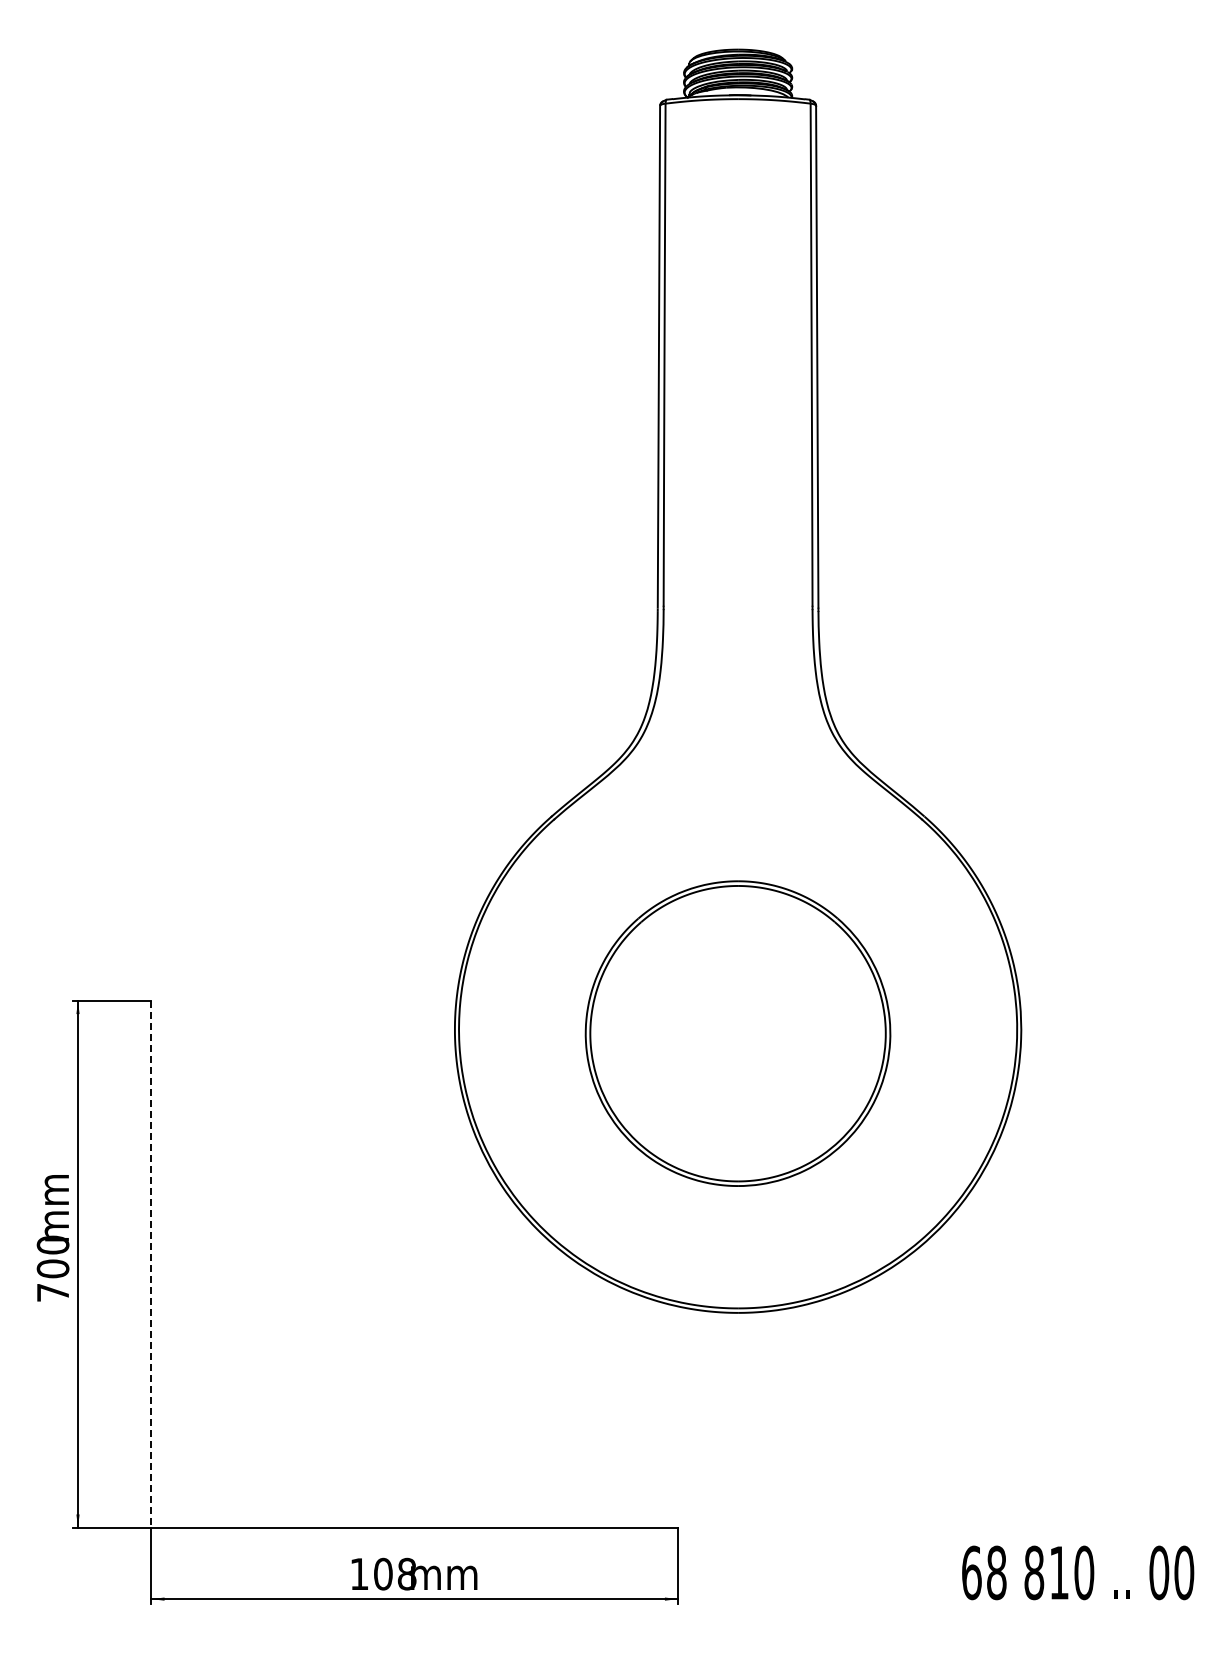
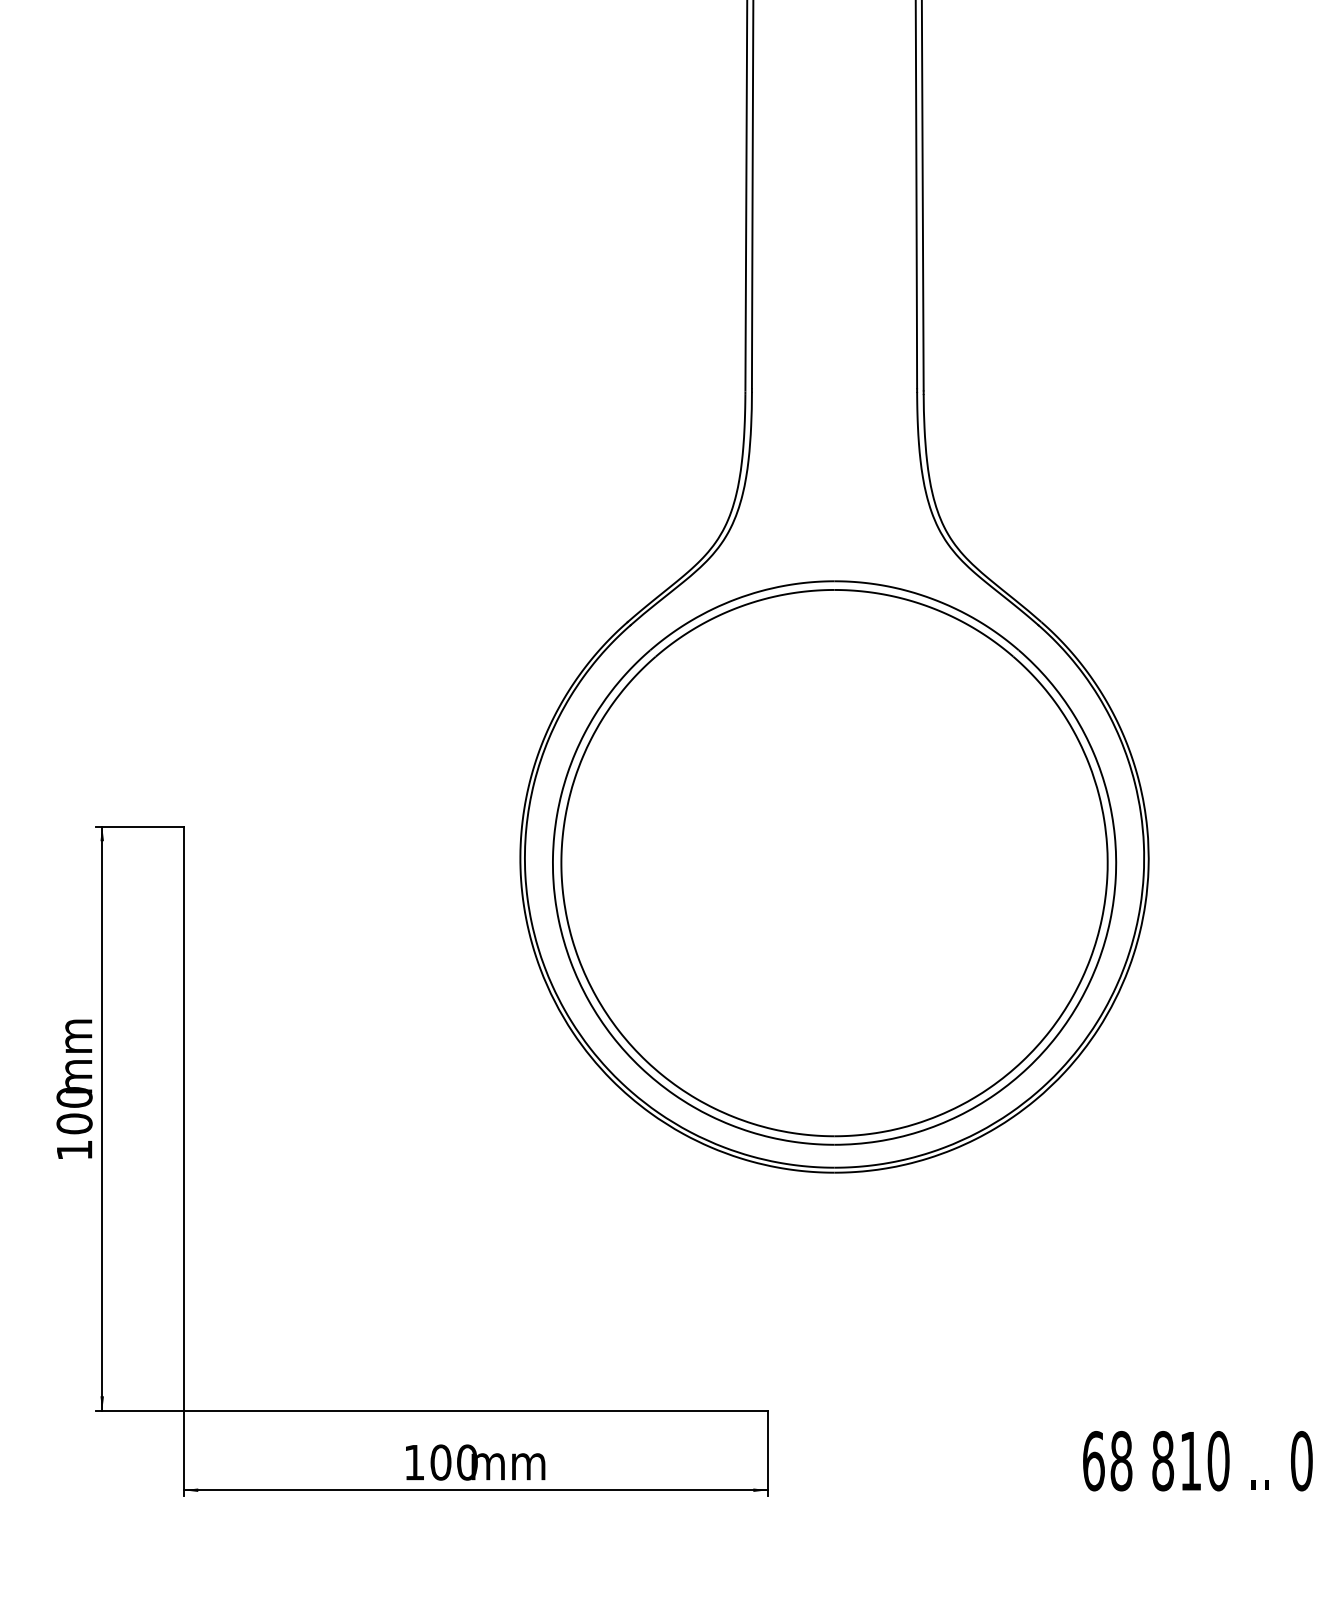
part: (737, 1033) -> (833, 862), size x1.67
line: (151, 1264) -> (183, 1119), dashed -> solid
text: (52, 1292) -> (73, 1150), 700 -> 100
text: (406, 1574) -> (466, 1462), 108 -> 100

